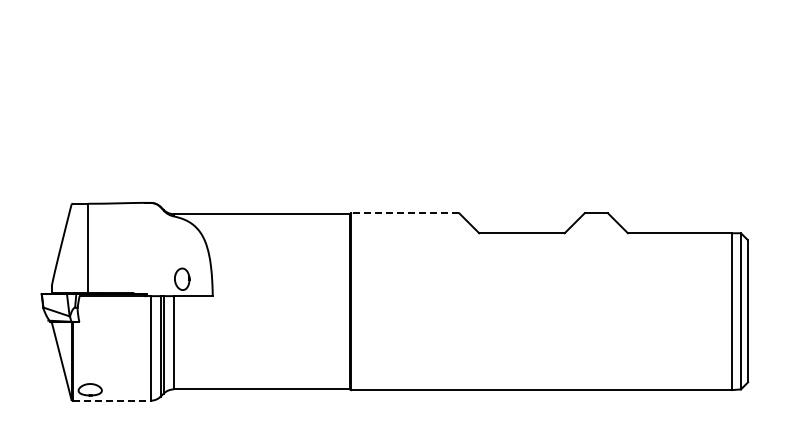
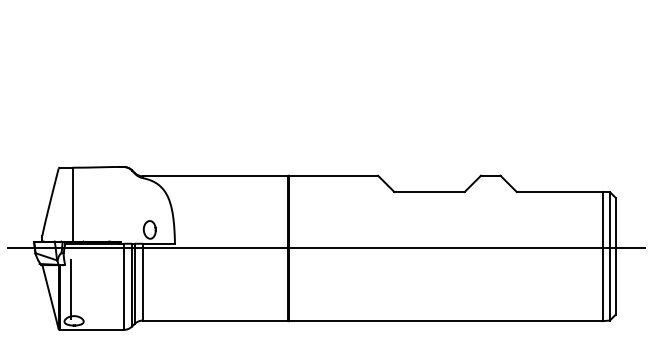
line: (404, 213) -> (332, 175), dashed -> solid
line: (396, 301) -> (326, 248), added
line: (86, 351) -> (71, 289), added
line: (111, 400) -> (91, 329), dashed -> solid

